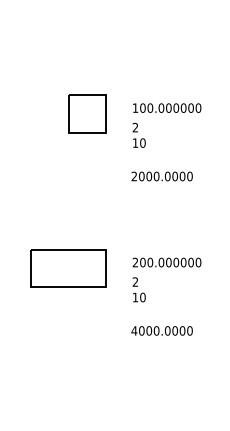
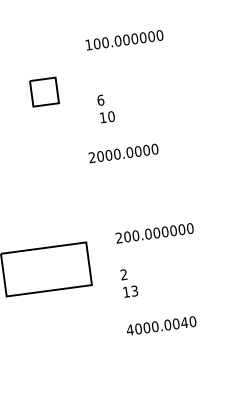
text: (167, 107) -> (124, 39), moved
part: (87, 113) -> (44, 91), size x0.6
text: (135, 127) -> (100, 100), 2 -> 6
text: (161, 176) -> (122, 153), moved
text: (166, 262) -> (154, 233), moved
text: (142, 297) -> (134, 291), 10 -> 13
text: (182, 330) -> (184, 322), 4000.0000 -> 4000.0040

